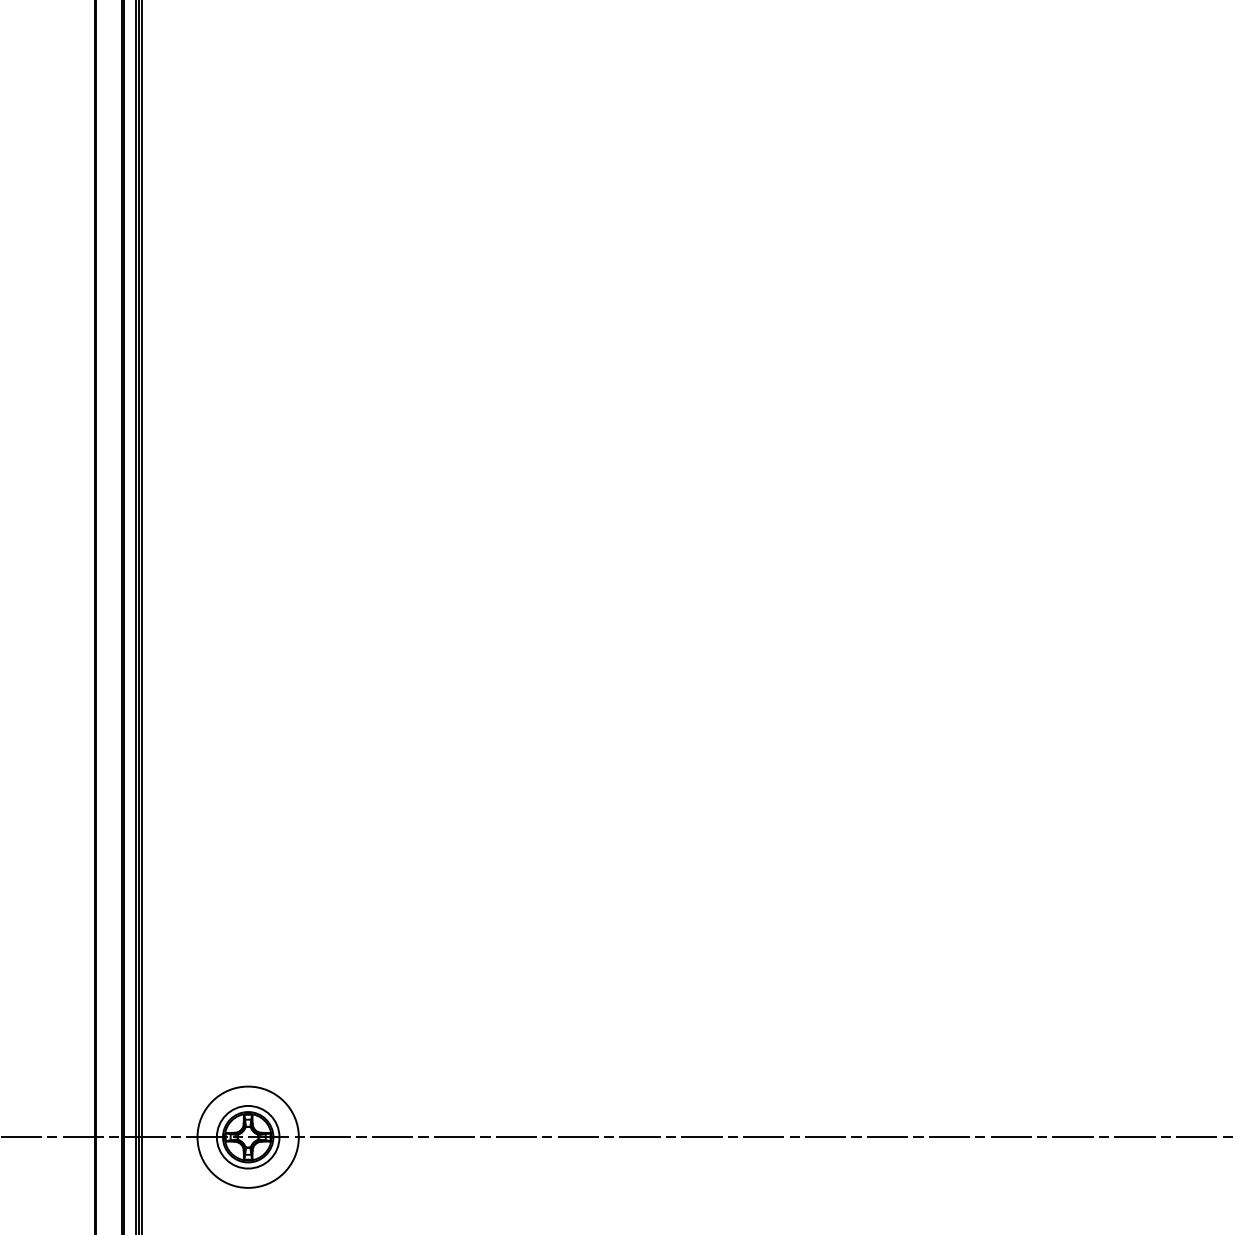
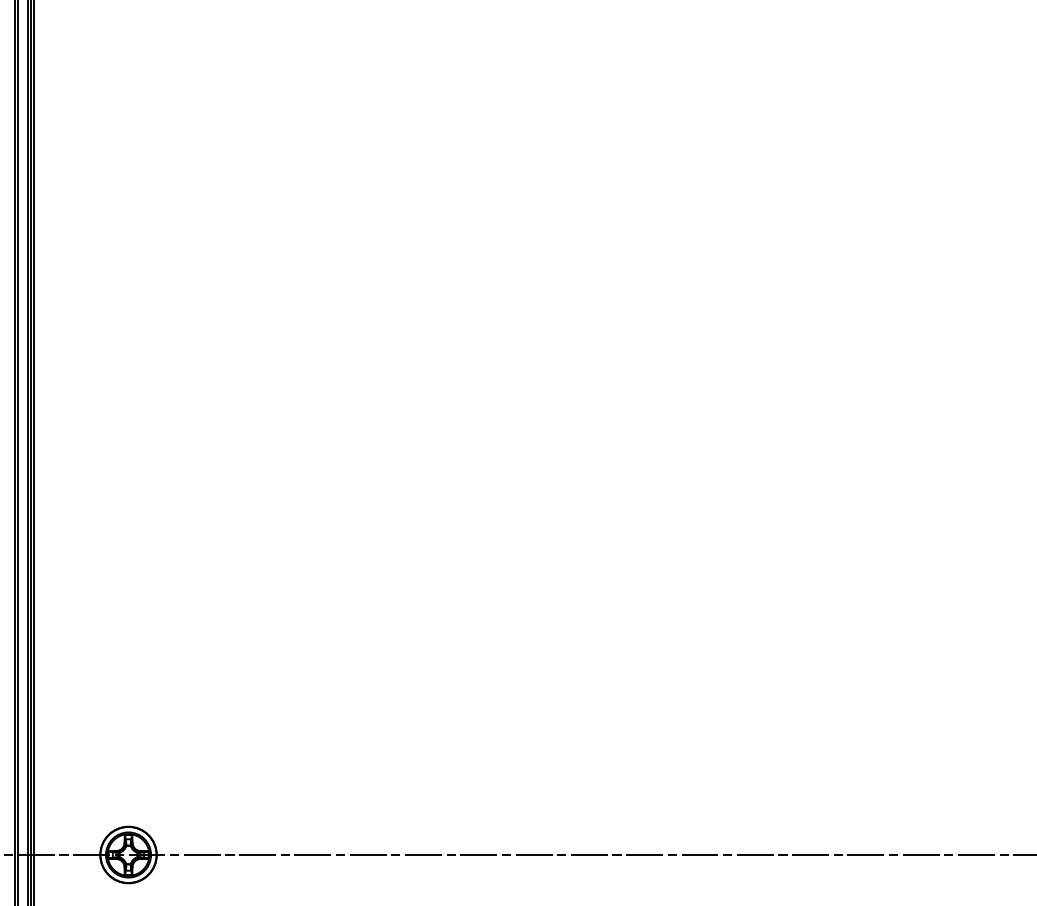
circle: (247, 1136) -> (127, 854), size x0.62

